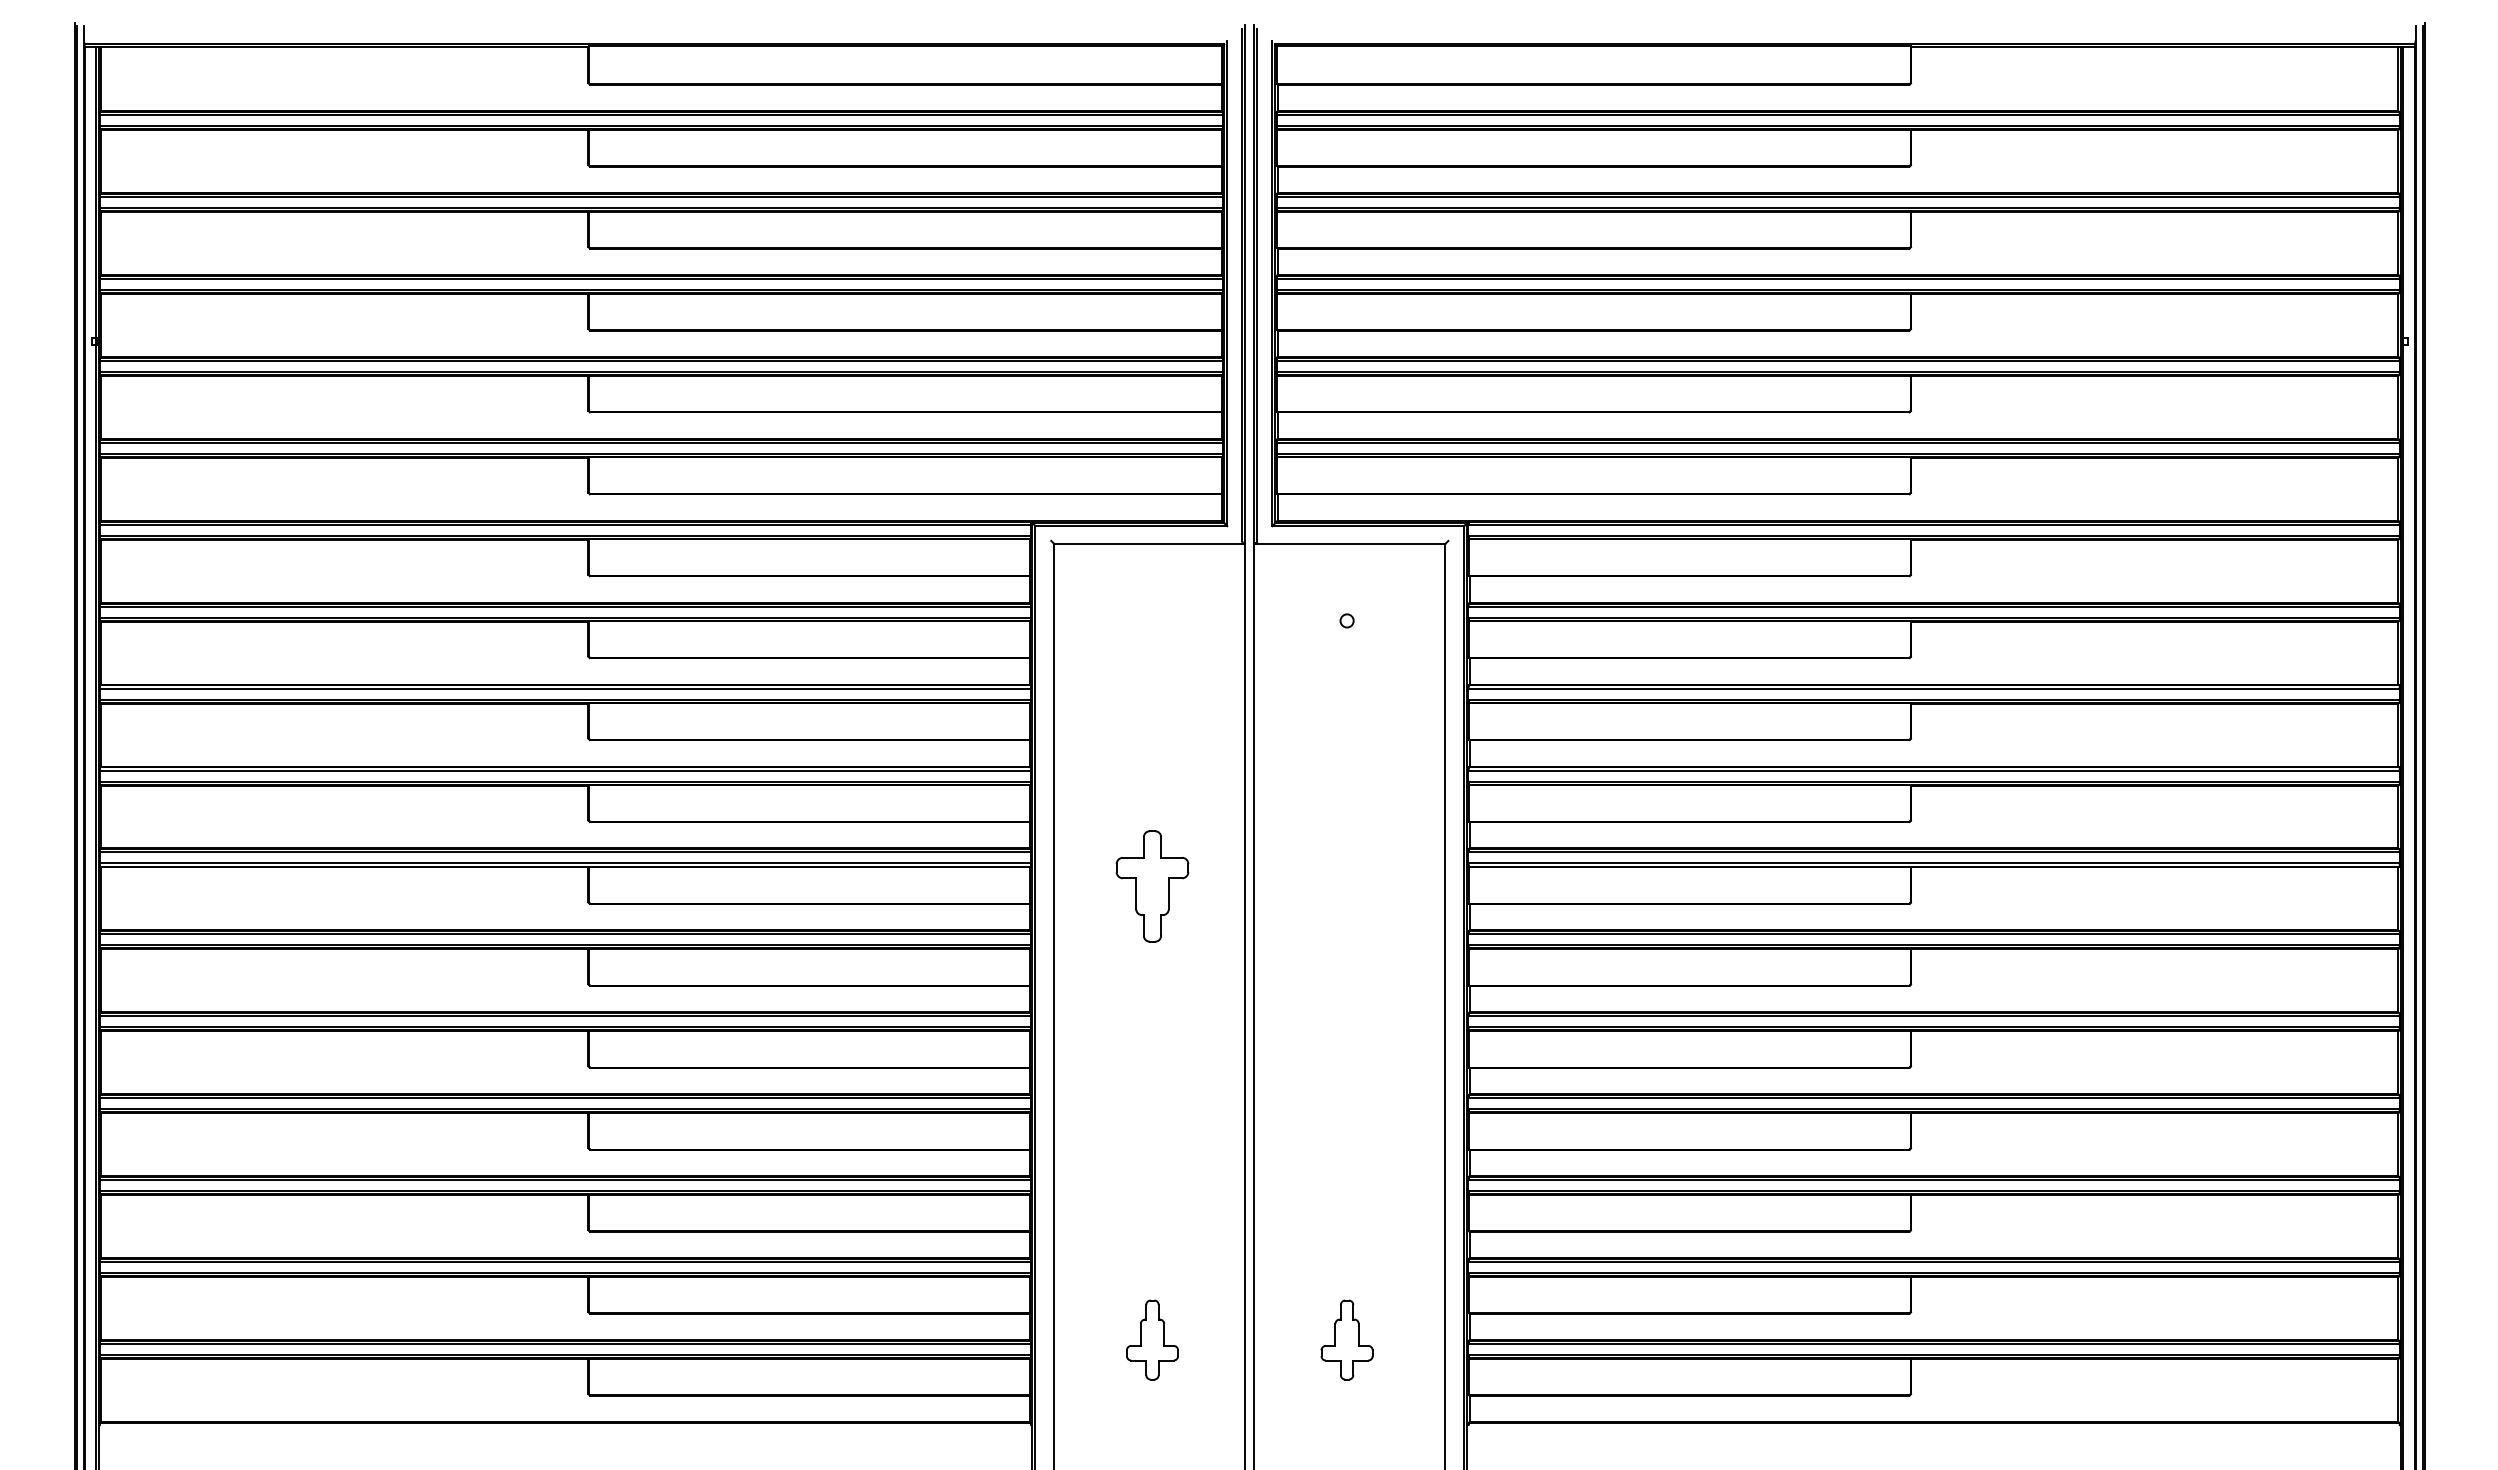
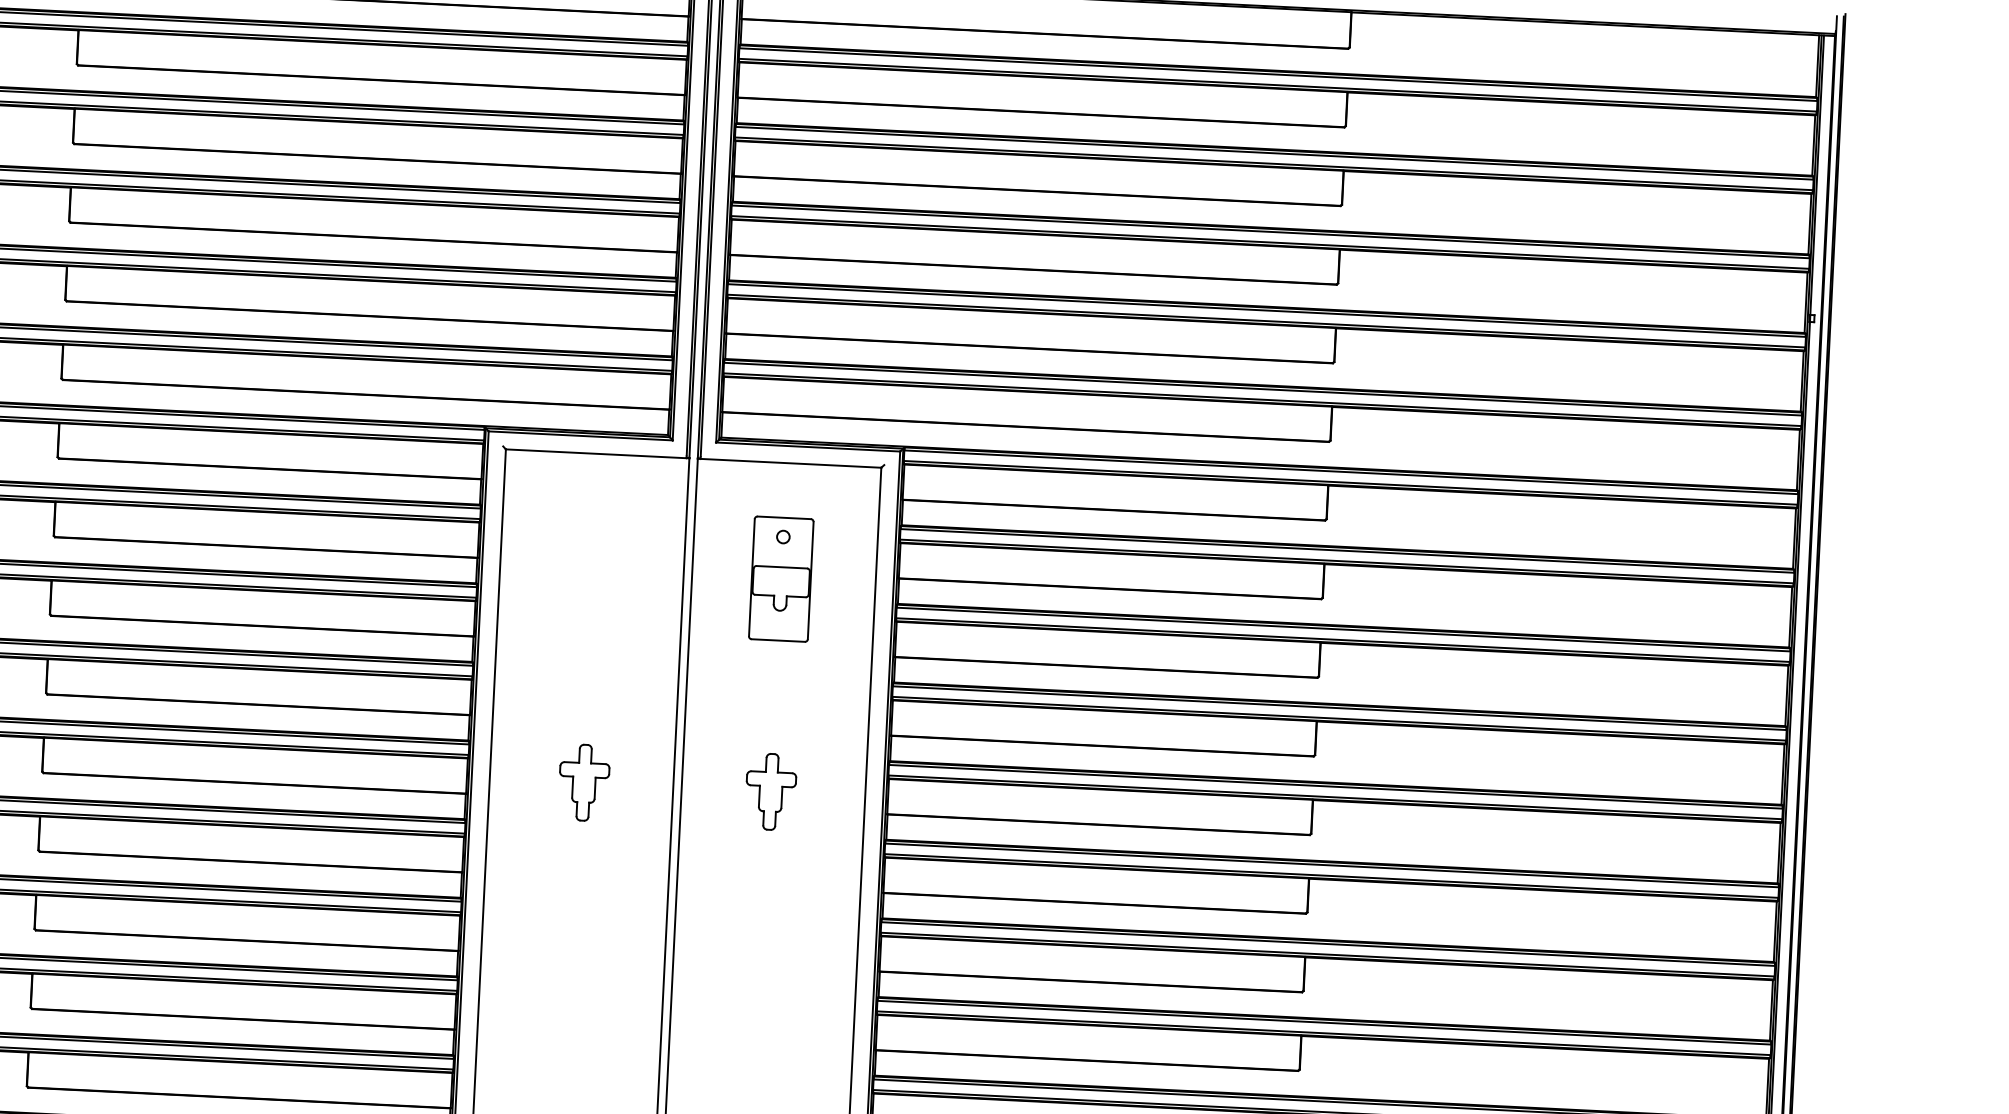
part: (1346, 664) -> (780, 578), added
part: (1152, 886) -> (584, 782), size x0.71
part: (1346, 886) -> (770, 791), added

